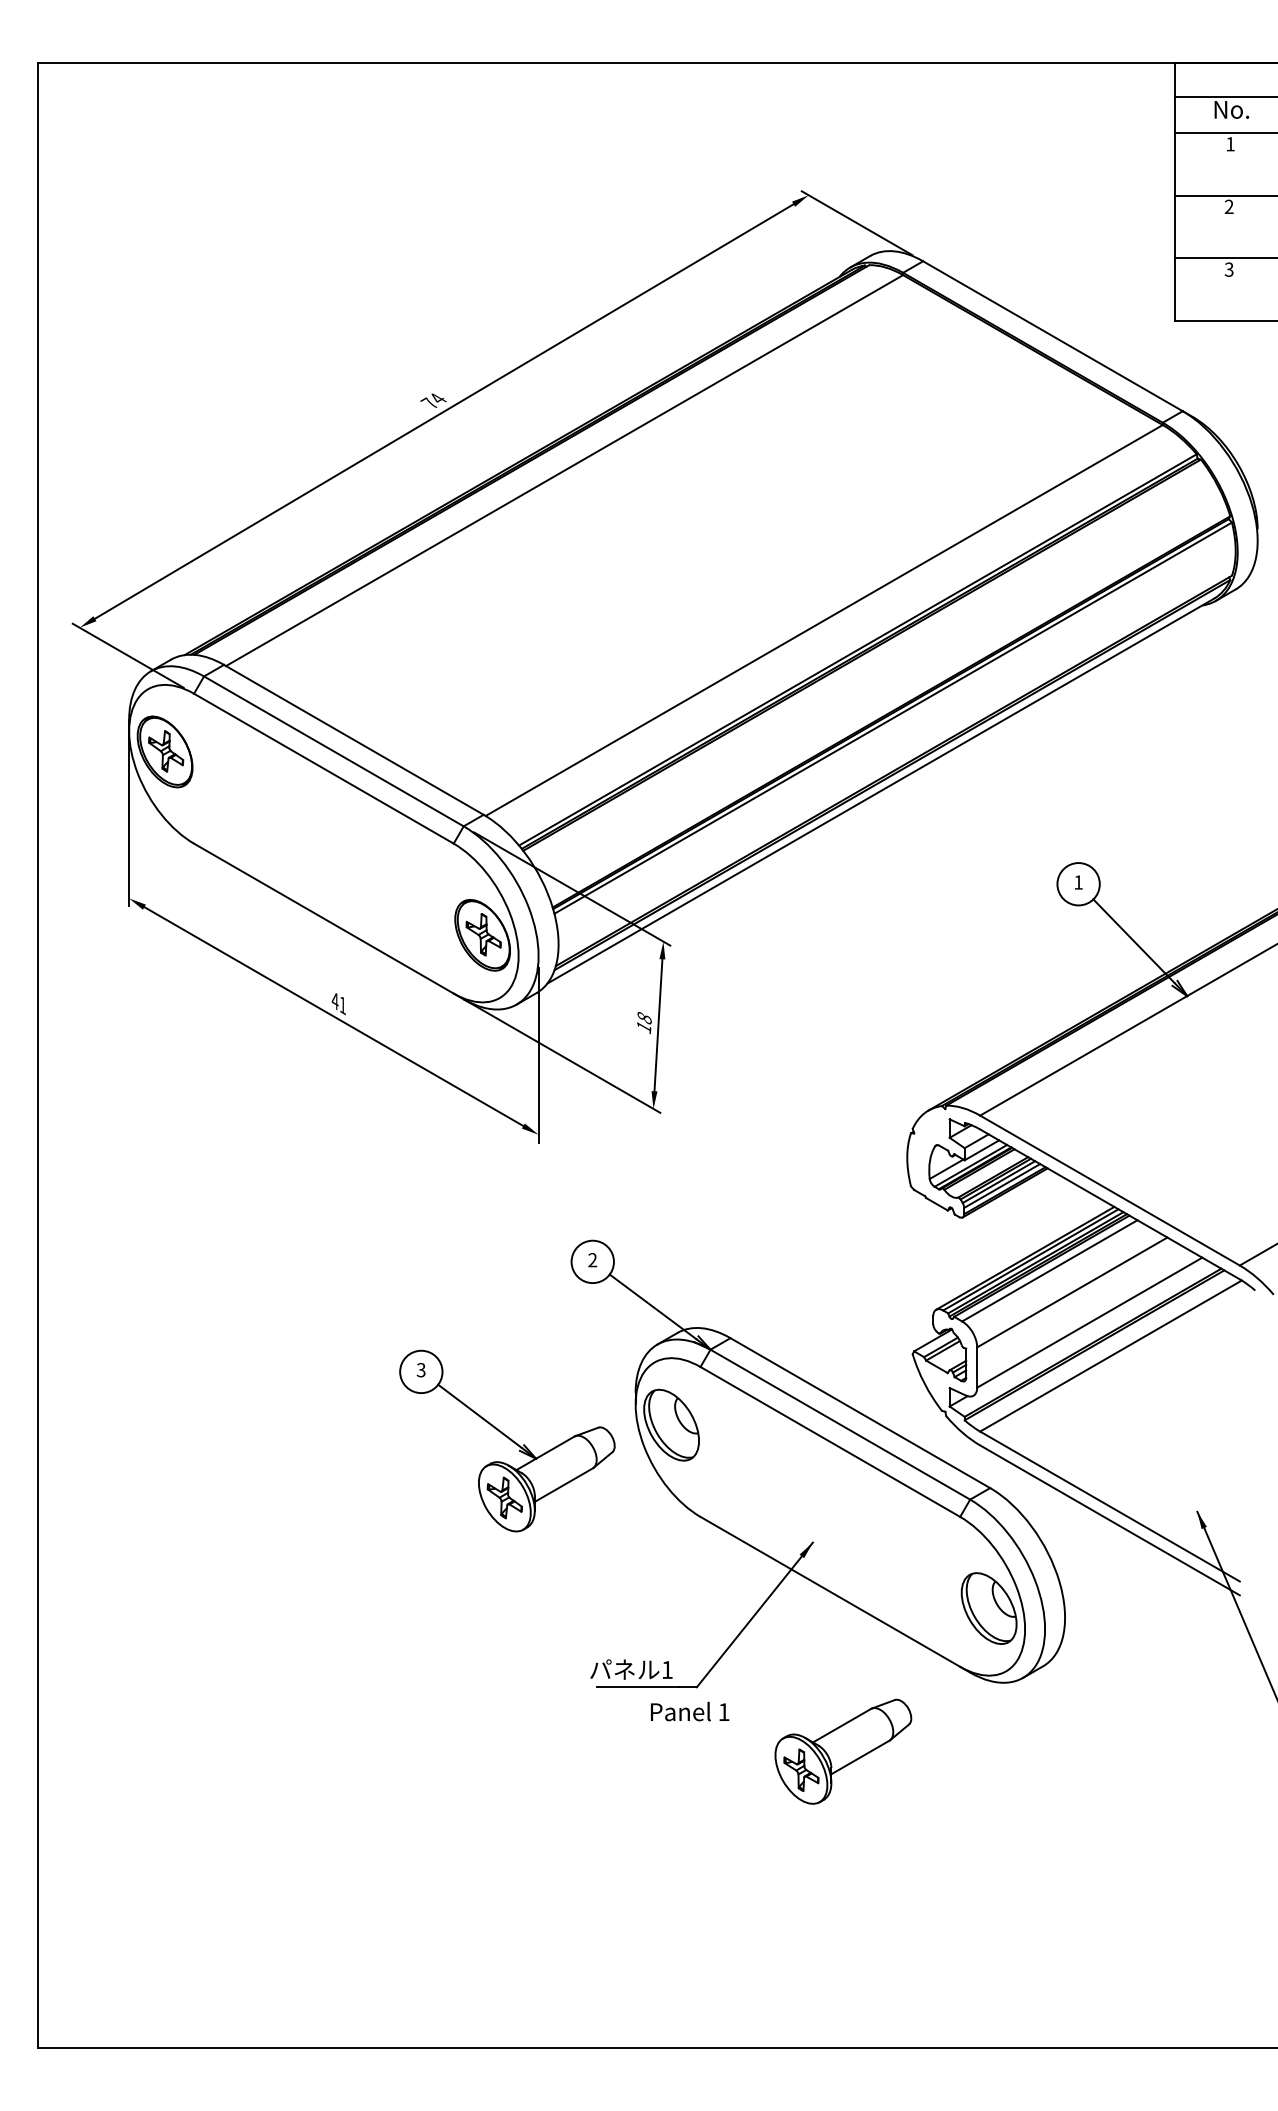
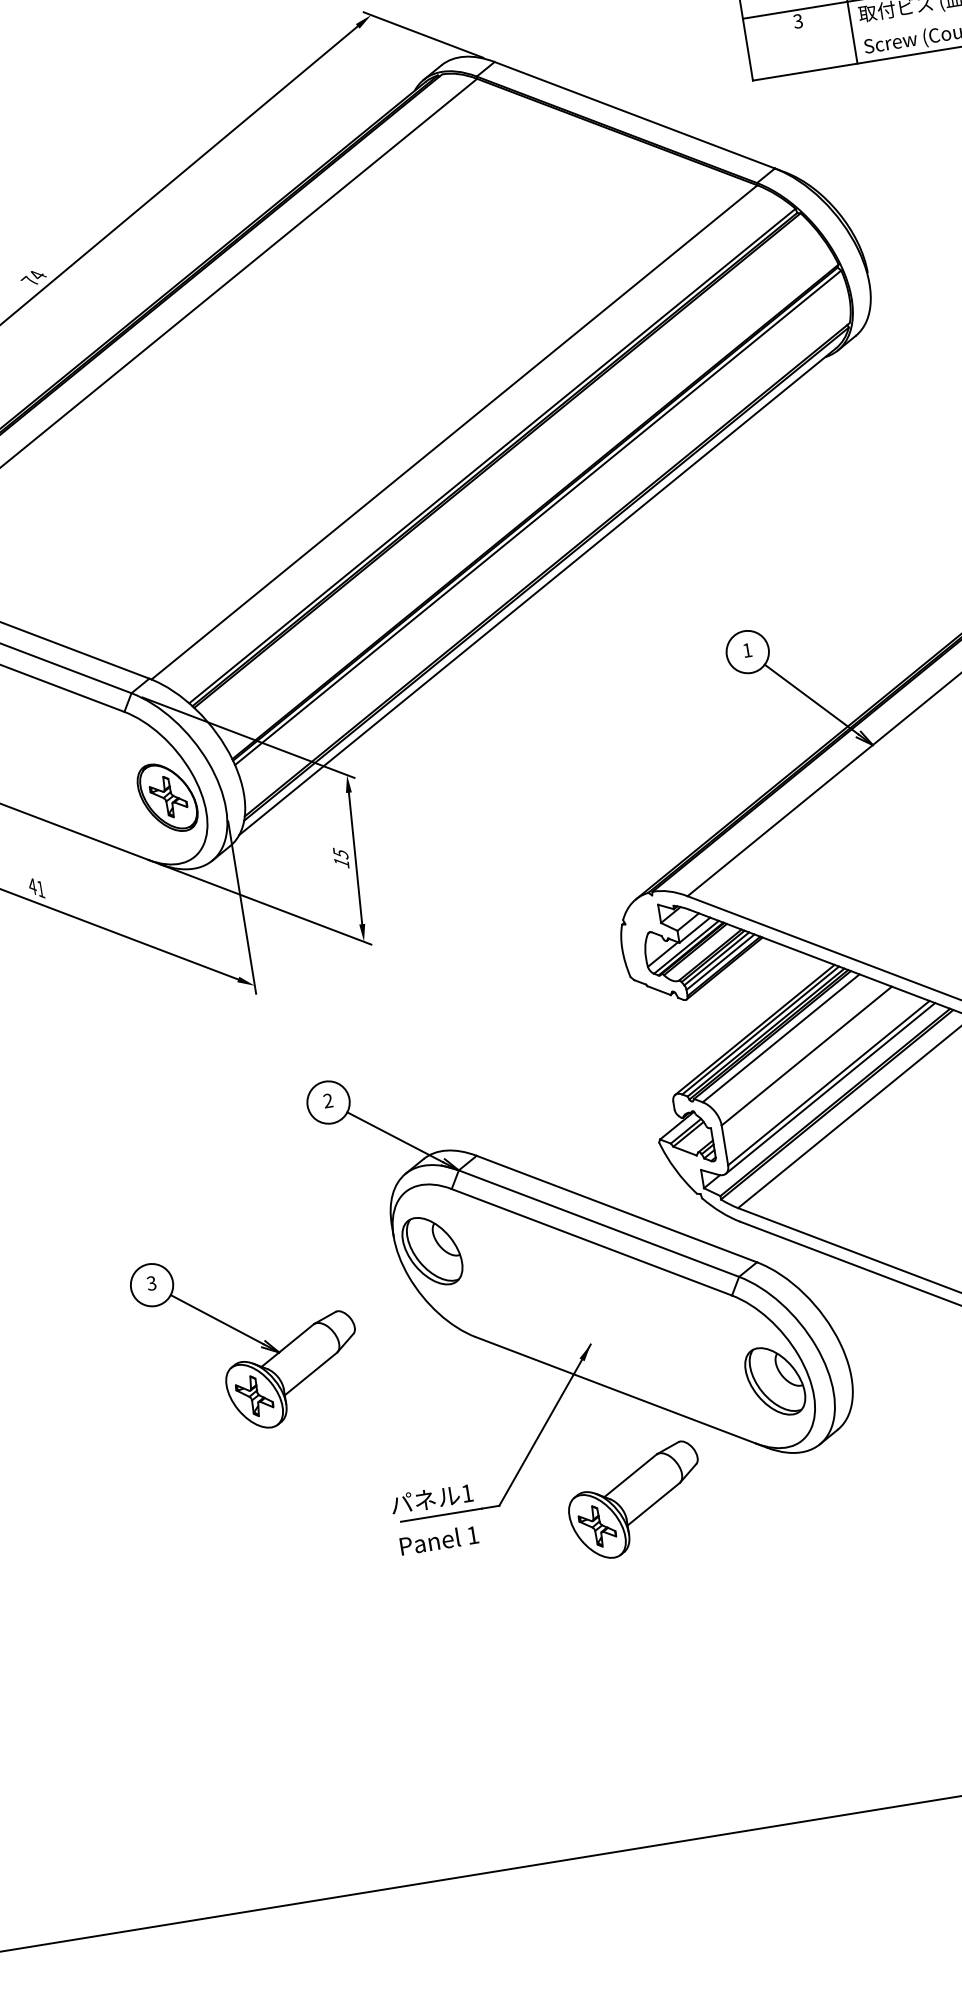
text: (644, 1017) -> (340, 853), 18 -> 15
line: (1090, 1327) -> (830, 1087), added
part: (507, 1440) -> (248, 1339), moved
text: (690, 1711) -> (439, 1540), moved
part: (843, 1751) -> (635, 1501), moved

